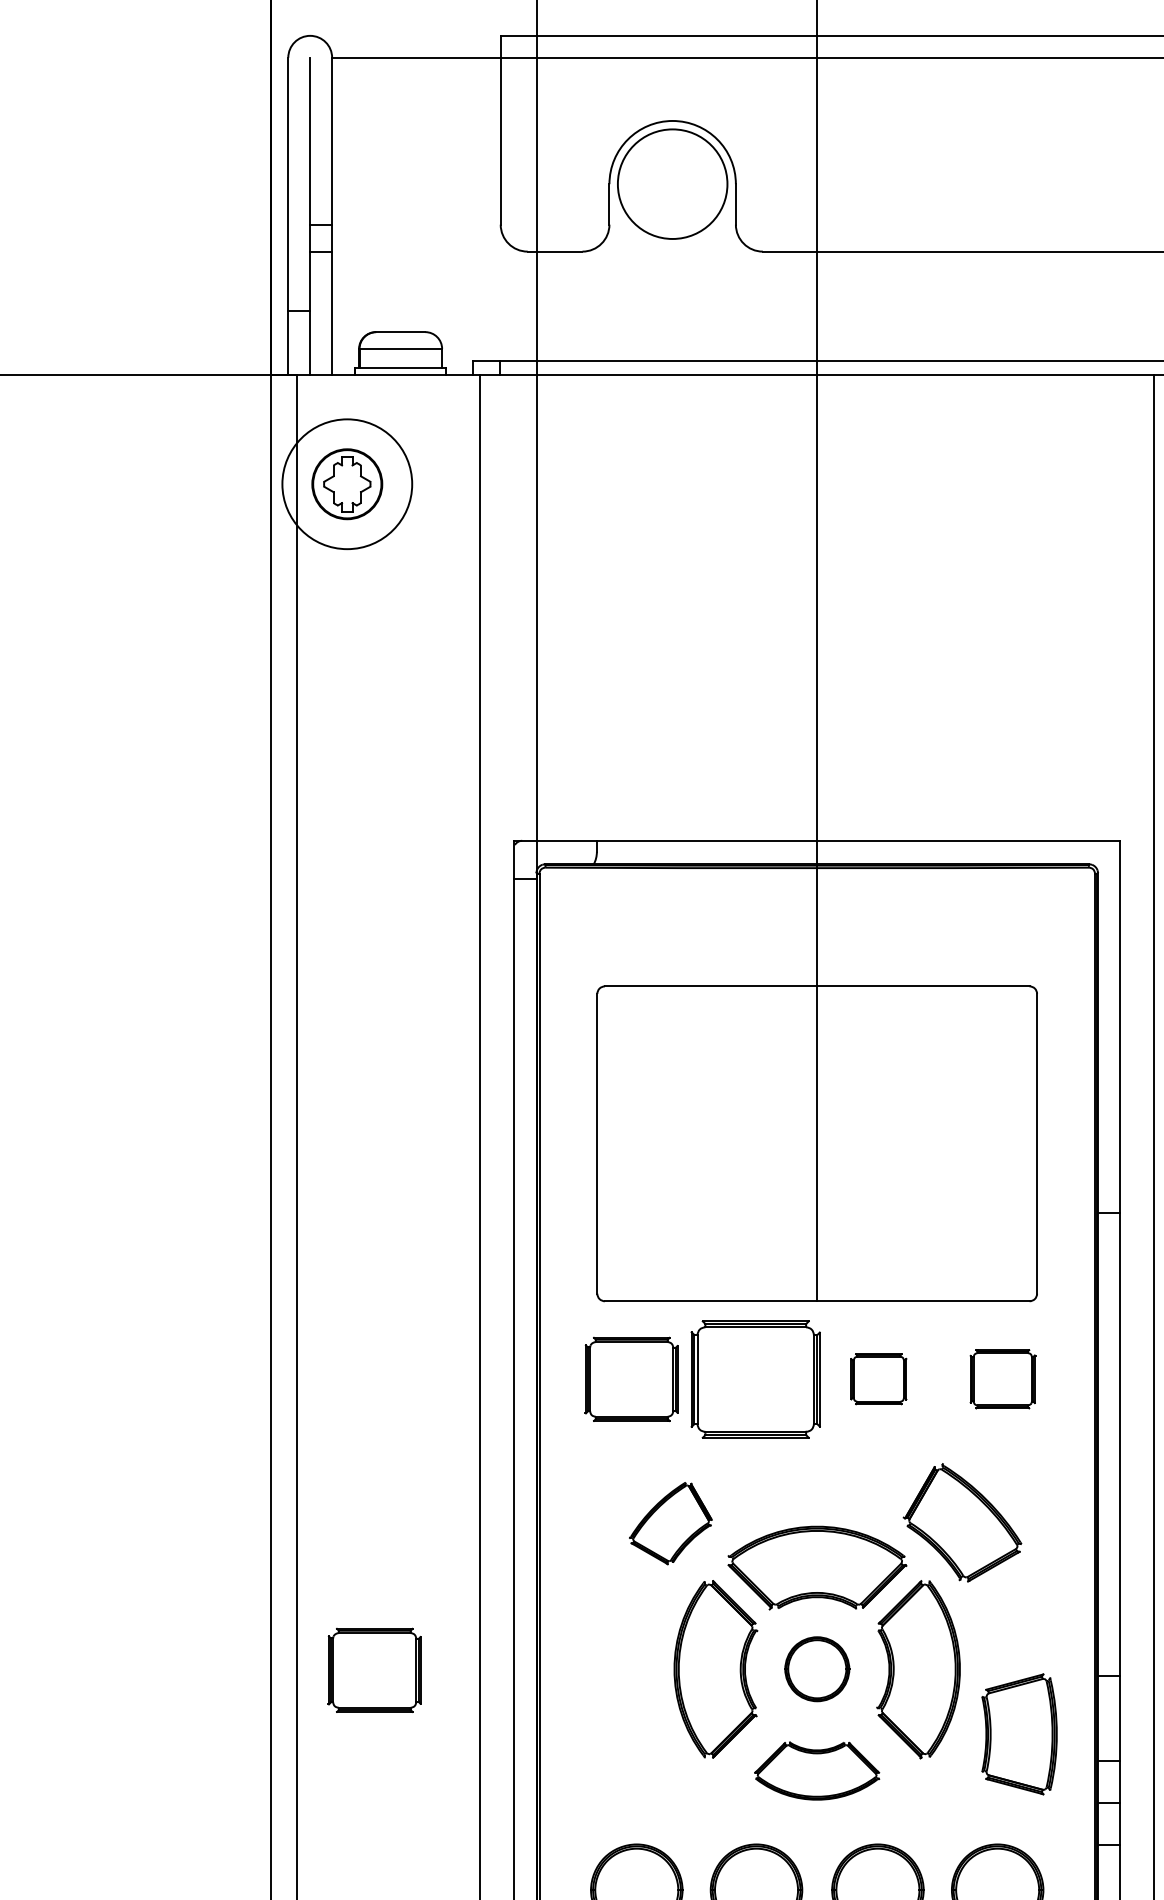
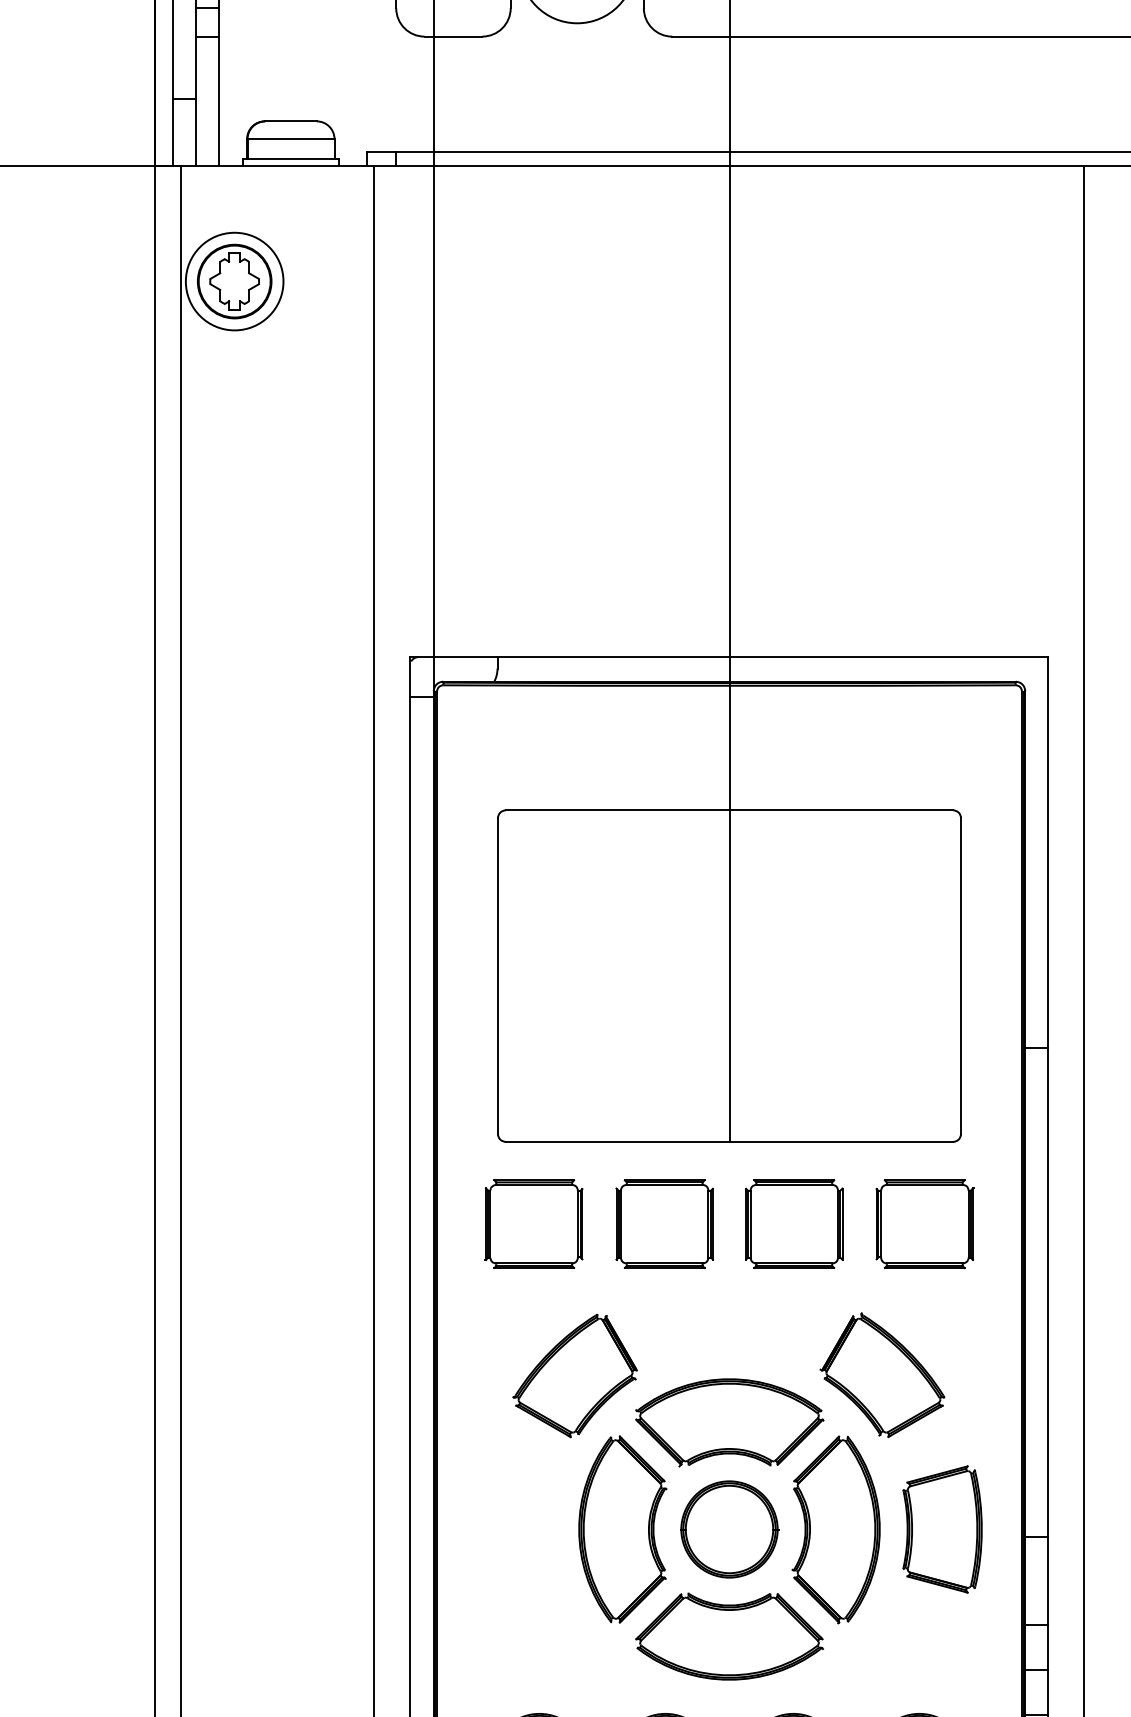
circle: (346, 483) -> (233, 280), size x0.71
part: (755, 1378) -> (664, 1223), size x0.71
part: (878, 1378) -> (794, 1223), size x1.67
part: (1002, 1378) -> (924, 1223), size x1.43
part: (670, 1523) -> (574, 1375), size x1.43
part: (817, 1668) -> (729, 1528), size x1.43
part: (374, 1669) -> (263, 1529), removed
part: (1019, 1734) -> (942, 1529), moved
part: (816, 1770) -> (728, 1635), size x1.43

